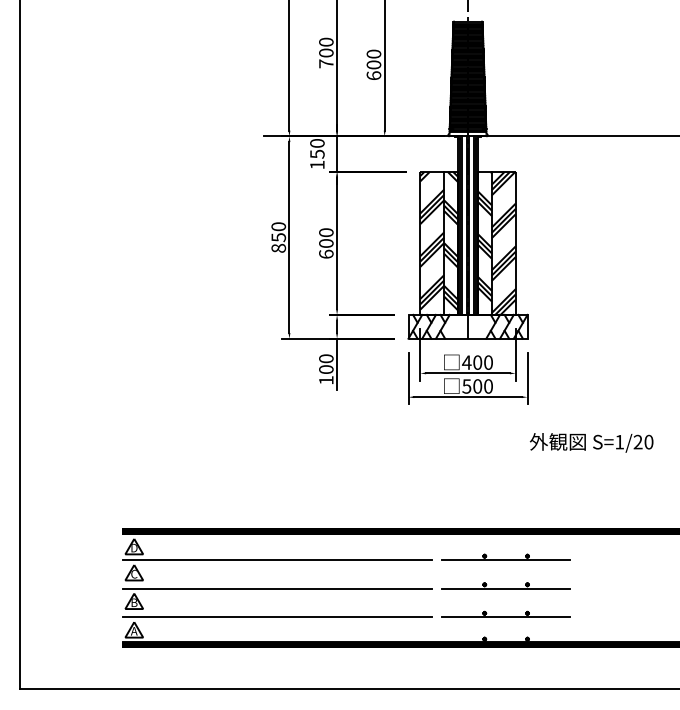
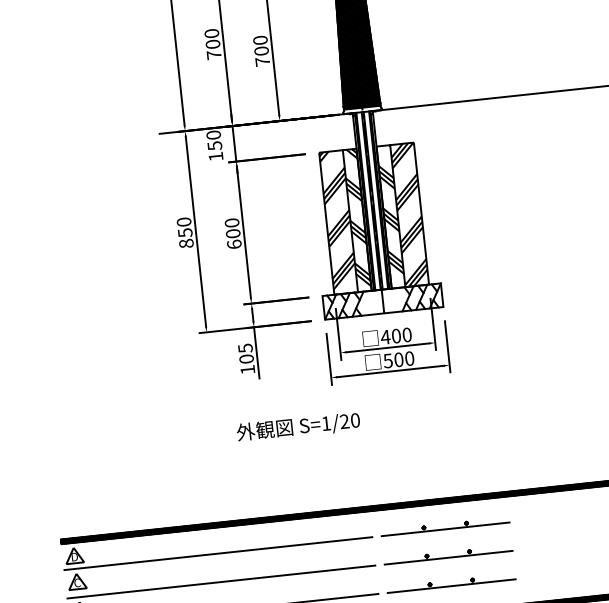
text: (373, 75) -> (262, 61), 600 -> 700
text: (326, 358) -> (245, 348), 100 -> 105
text: (591, 442) -> (298, 426), moved

